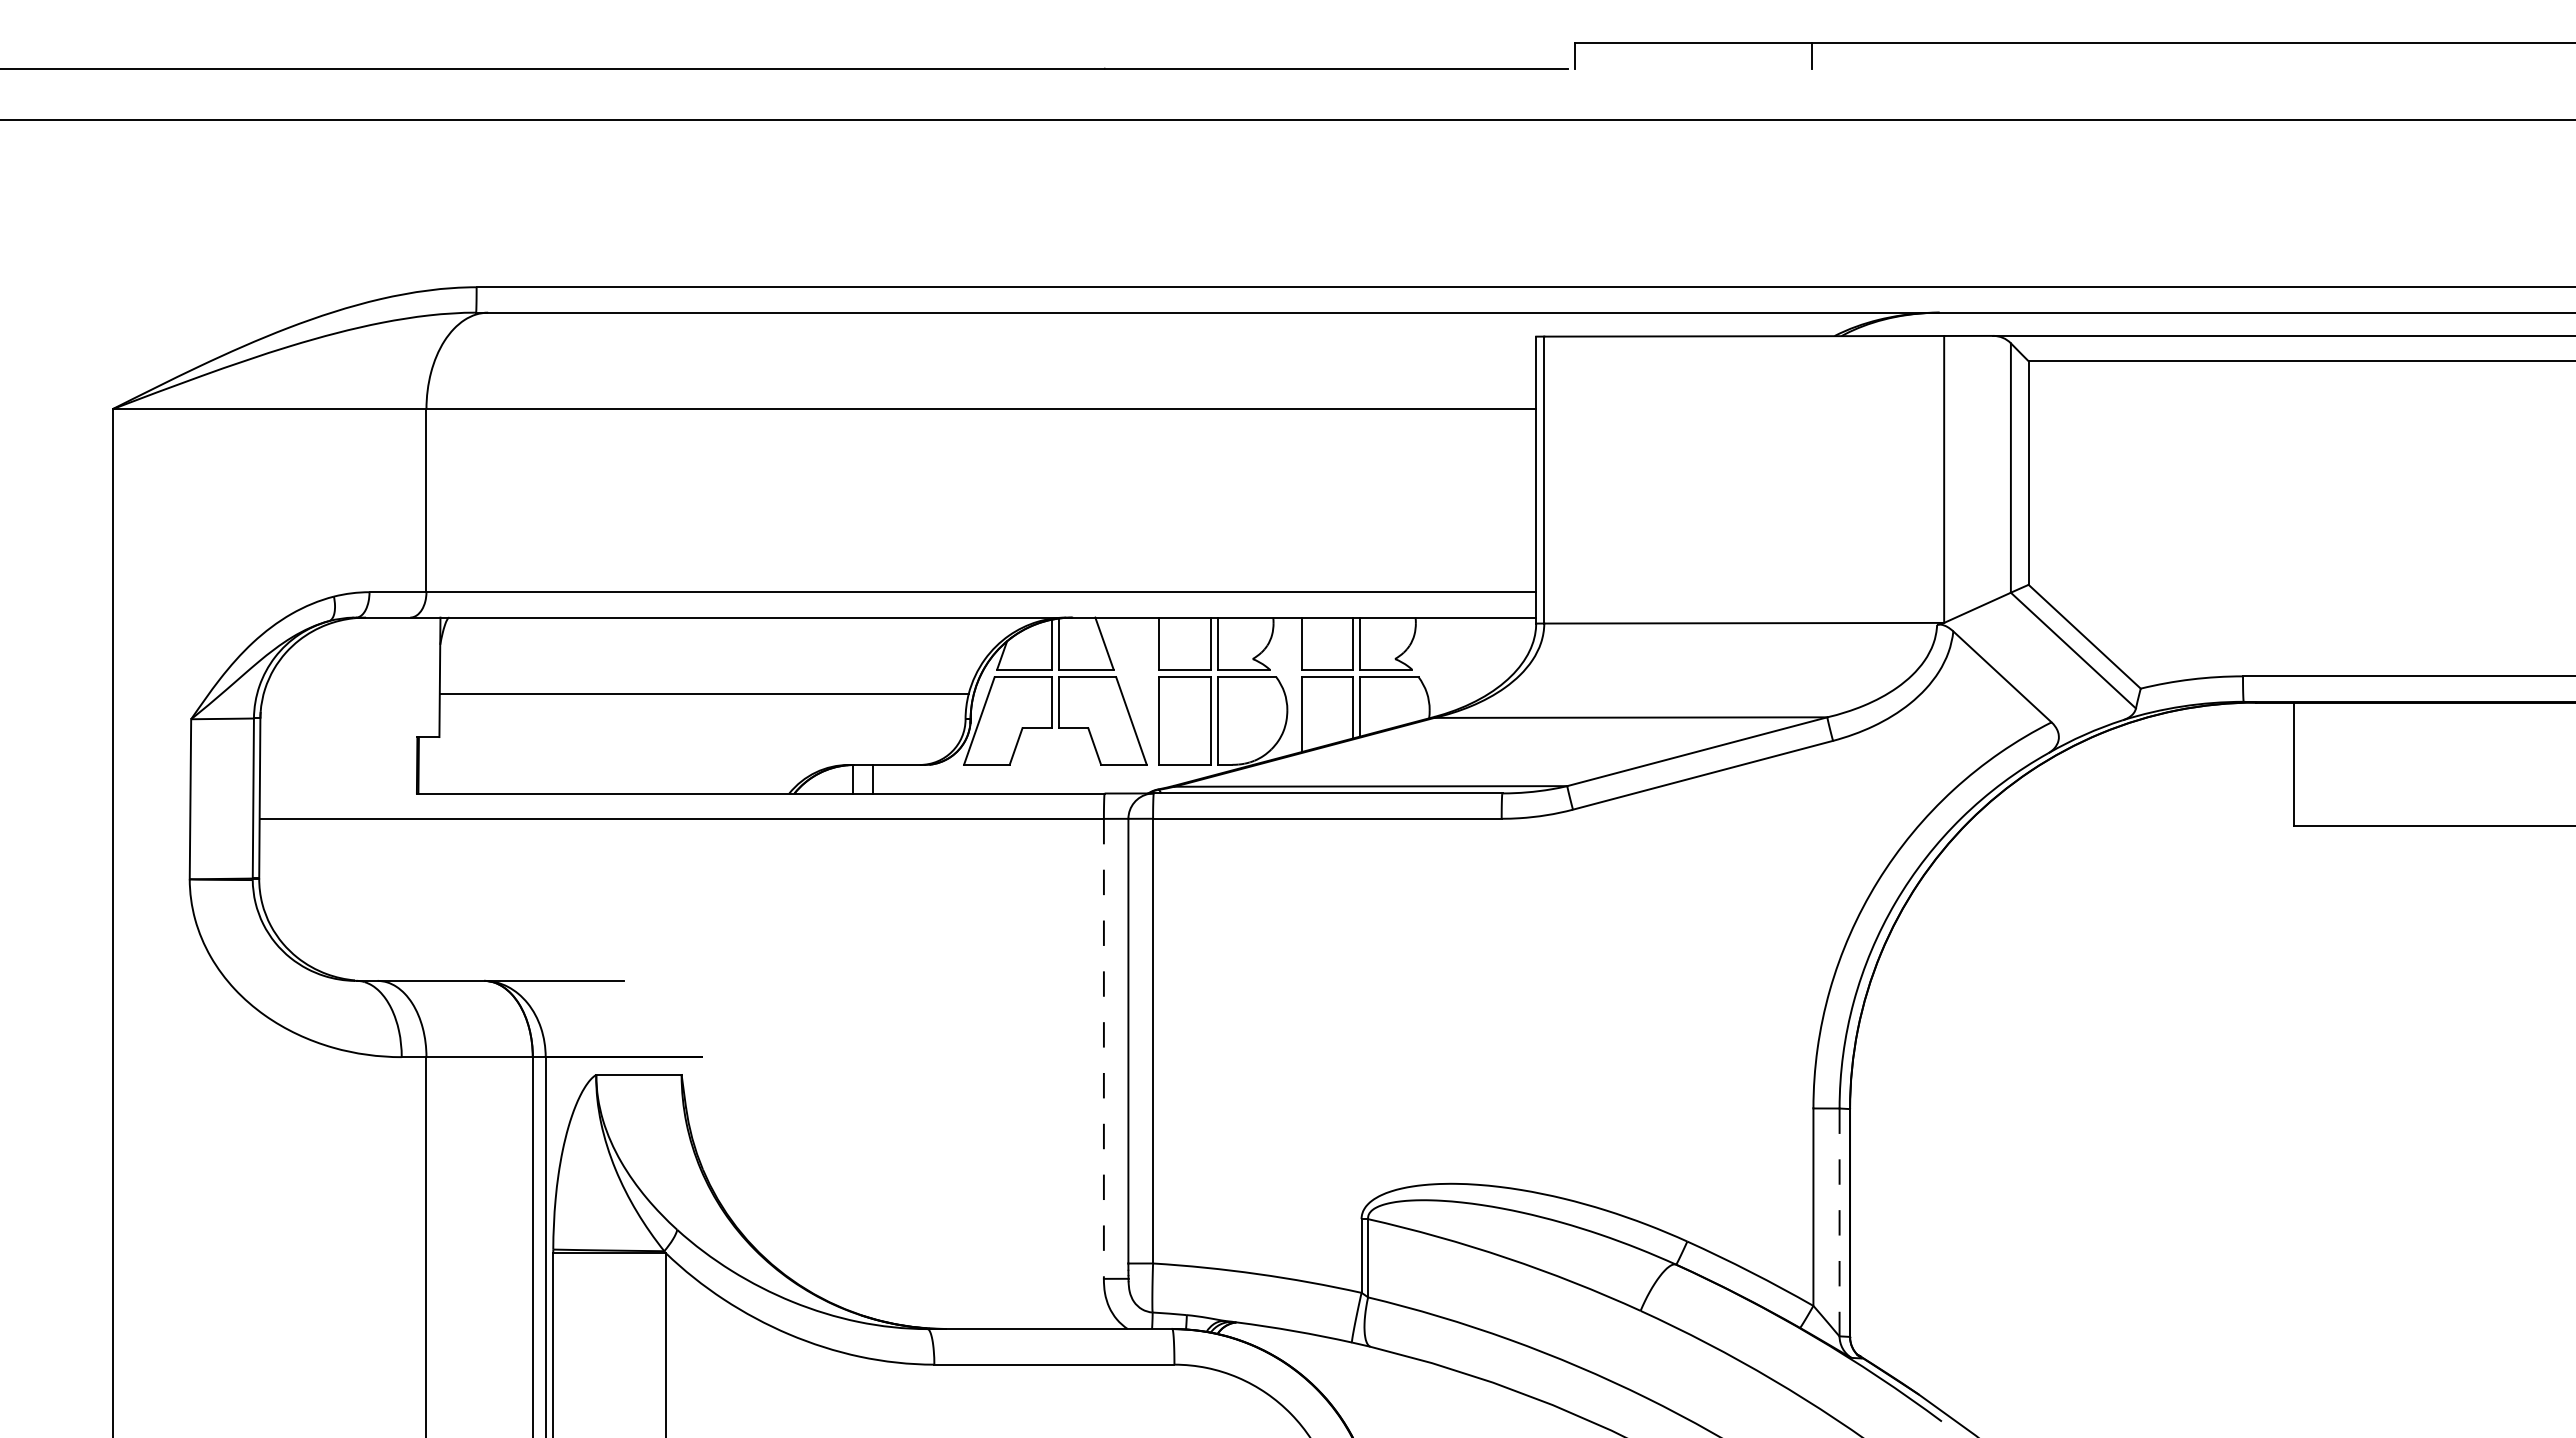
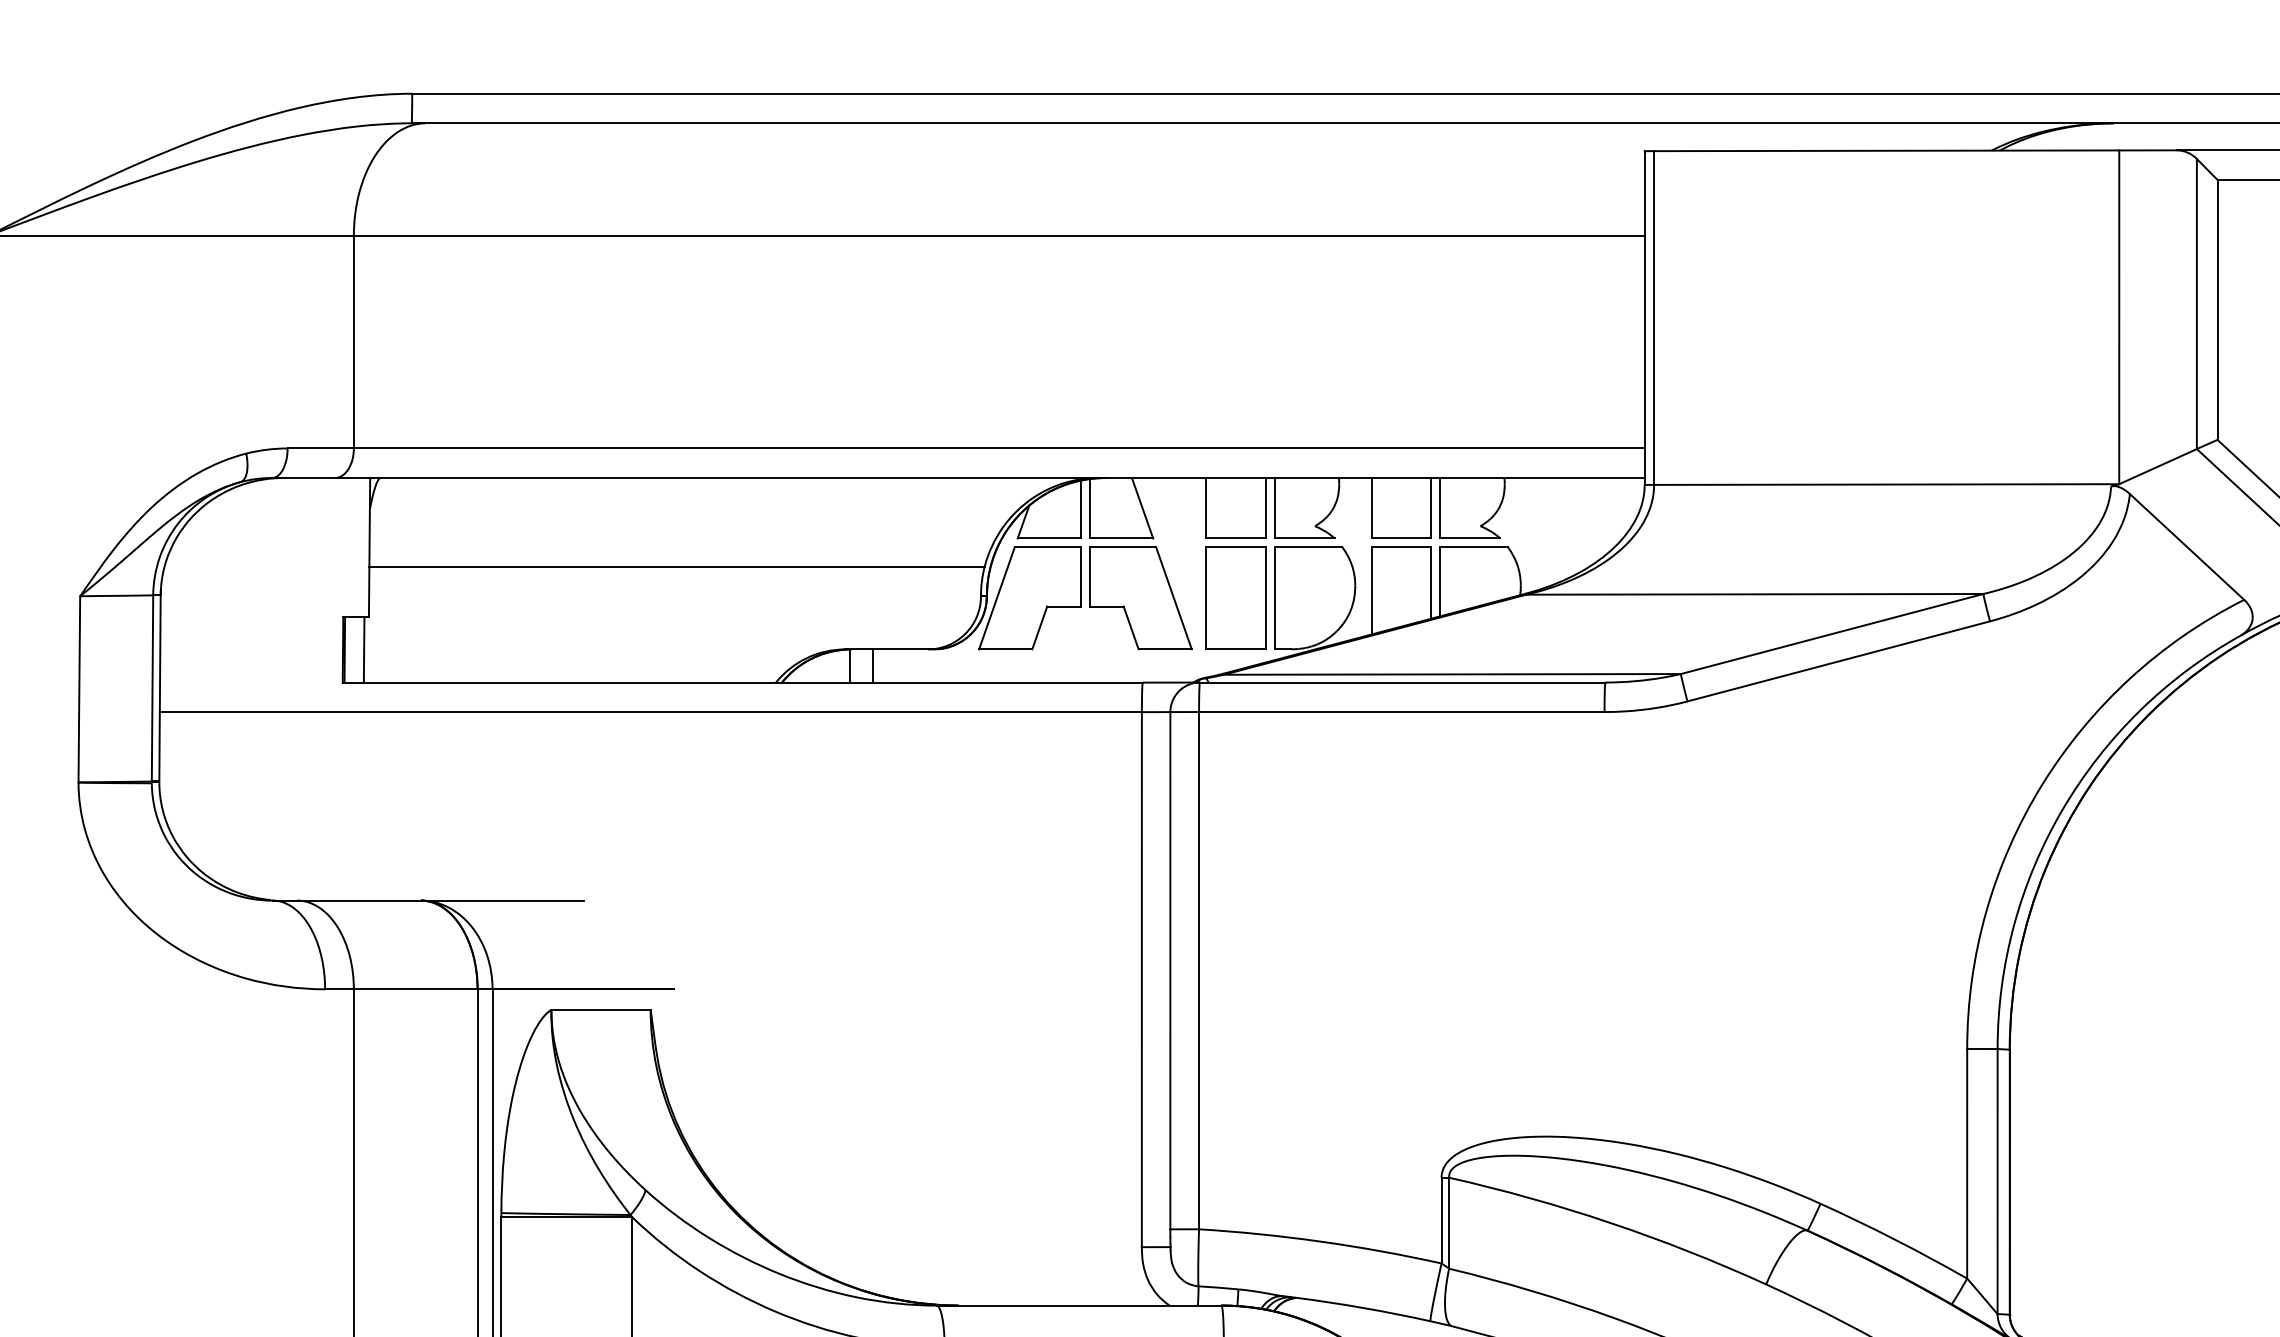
line: (435, 765) -> (364, 650), added
line: (1103, 1048) -> (1141, 979), dashed -> solid
line: (1839, 1222) -> (1997, 1181), dashed -> solid

